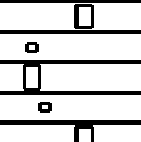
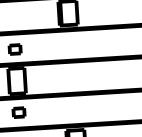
part: (44, 107) -> (18, 112), moved

